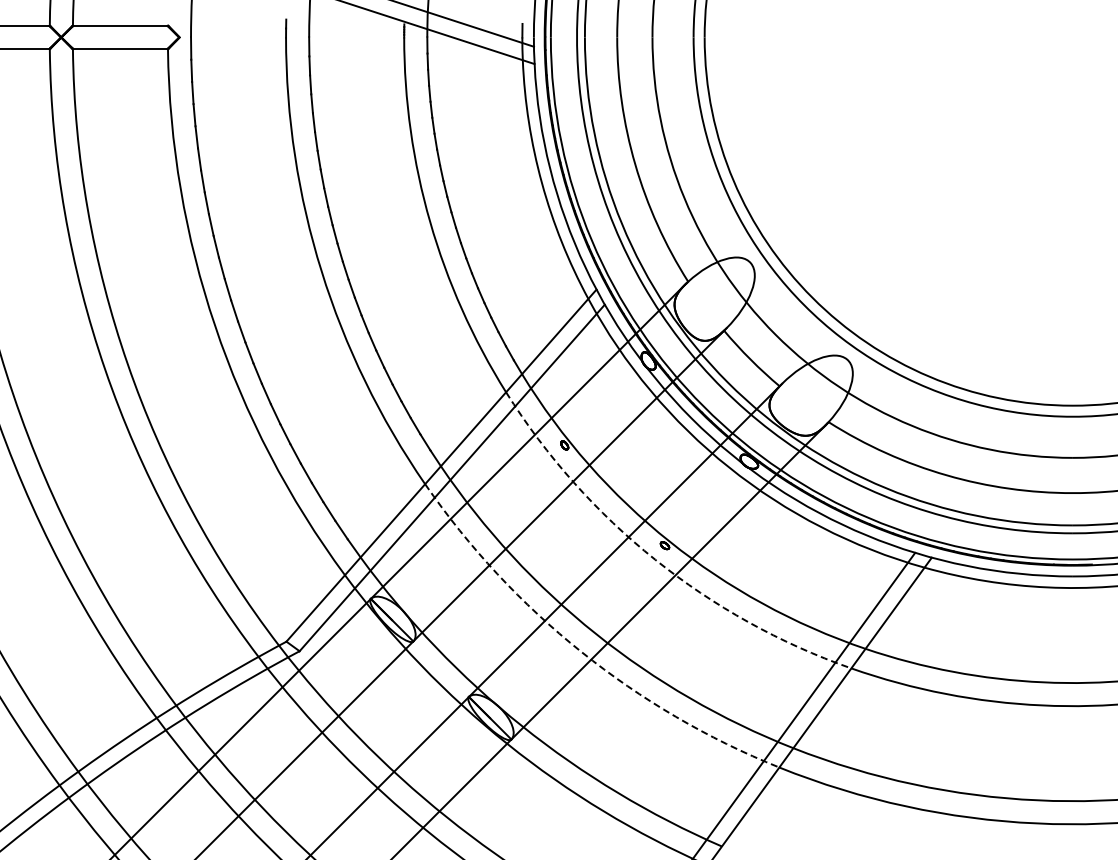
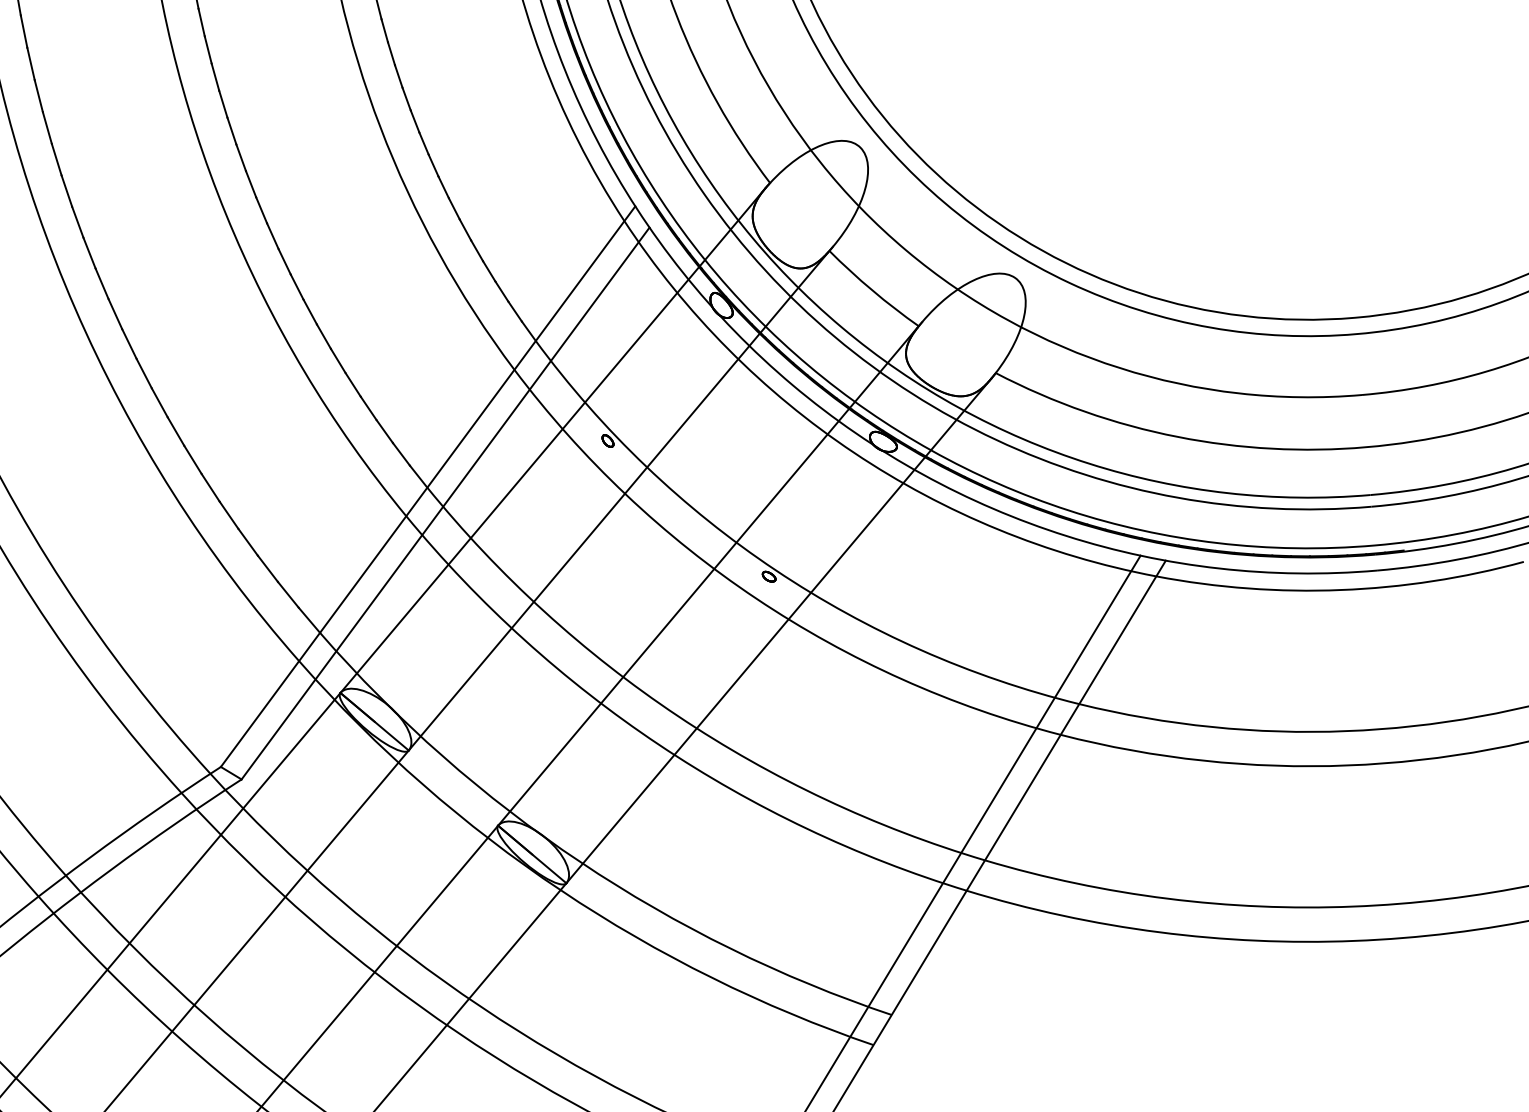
arc: (655, 559) -> (756, 598), dashed -> solid
arc: (581, 651) -> (659, 744), dashed -> solid

